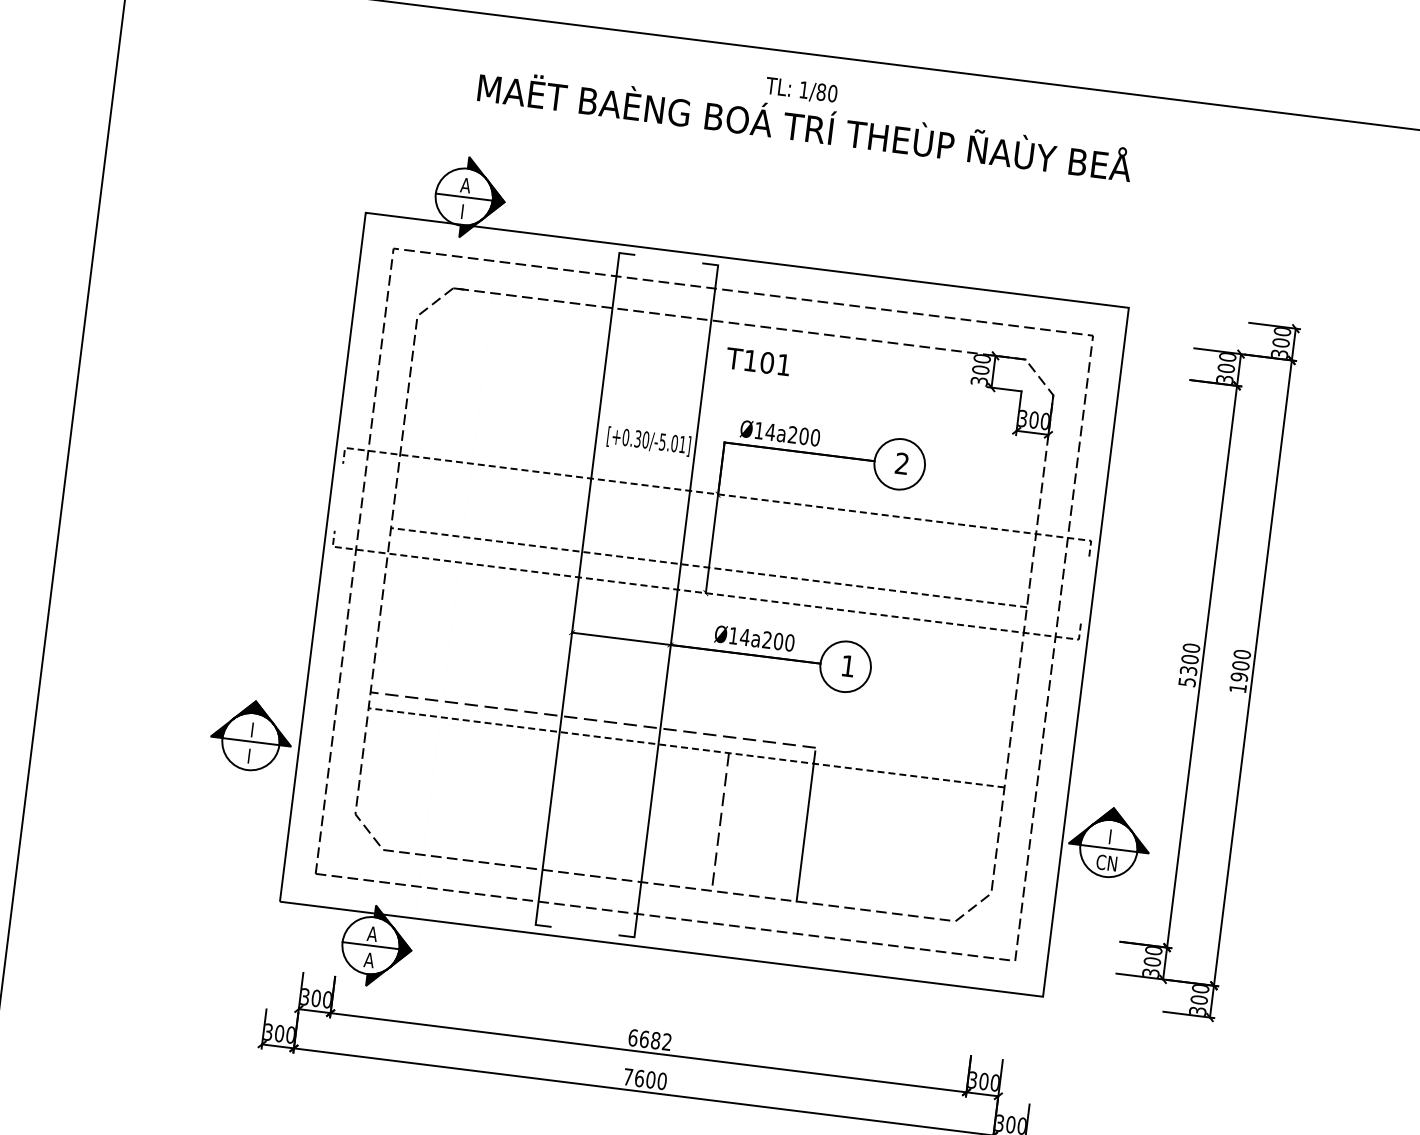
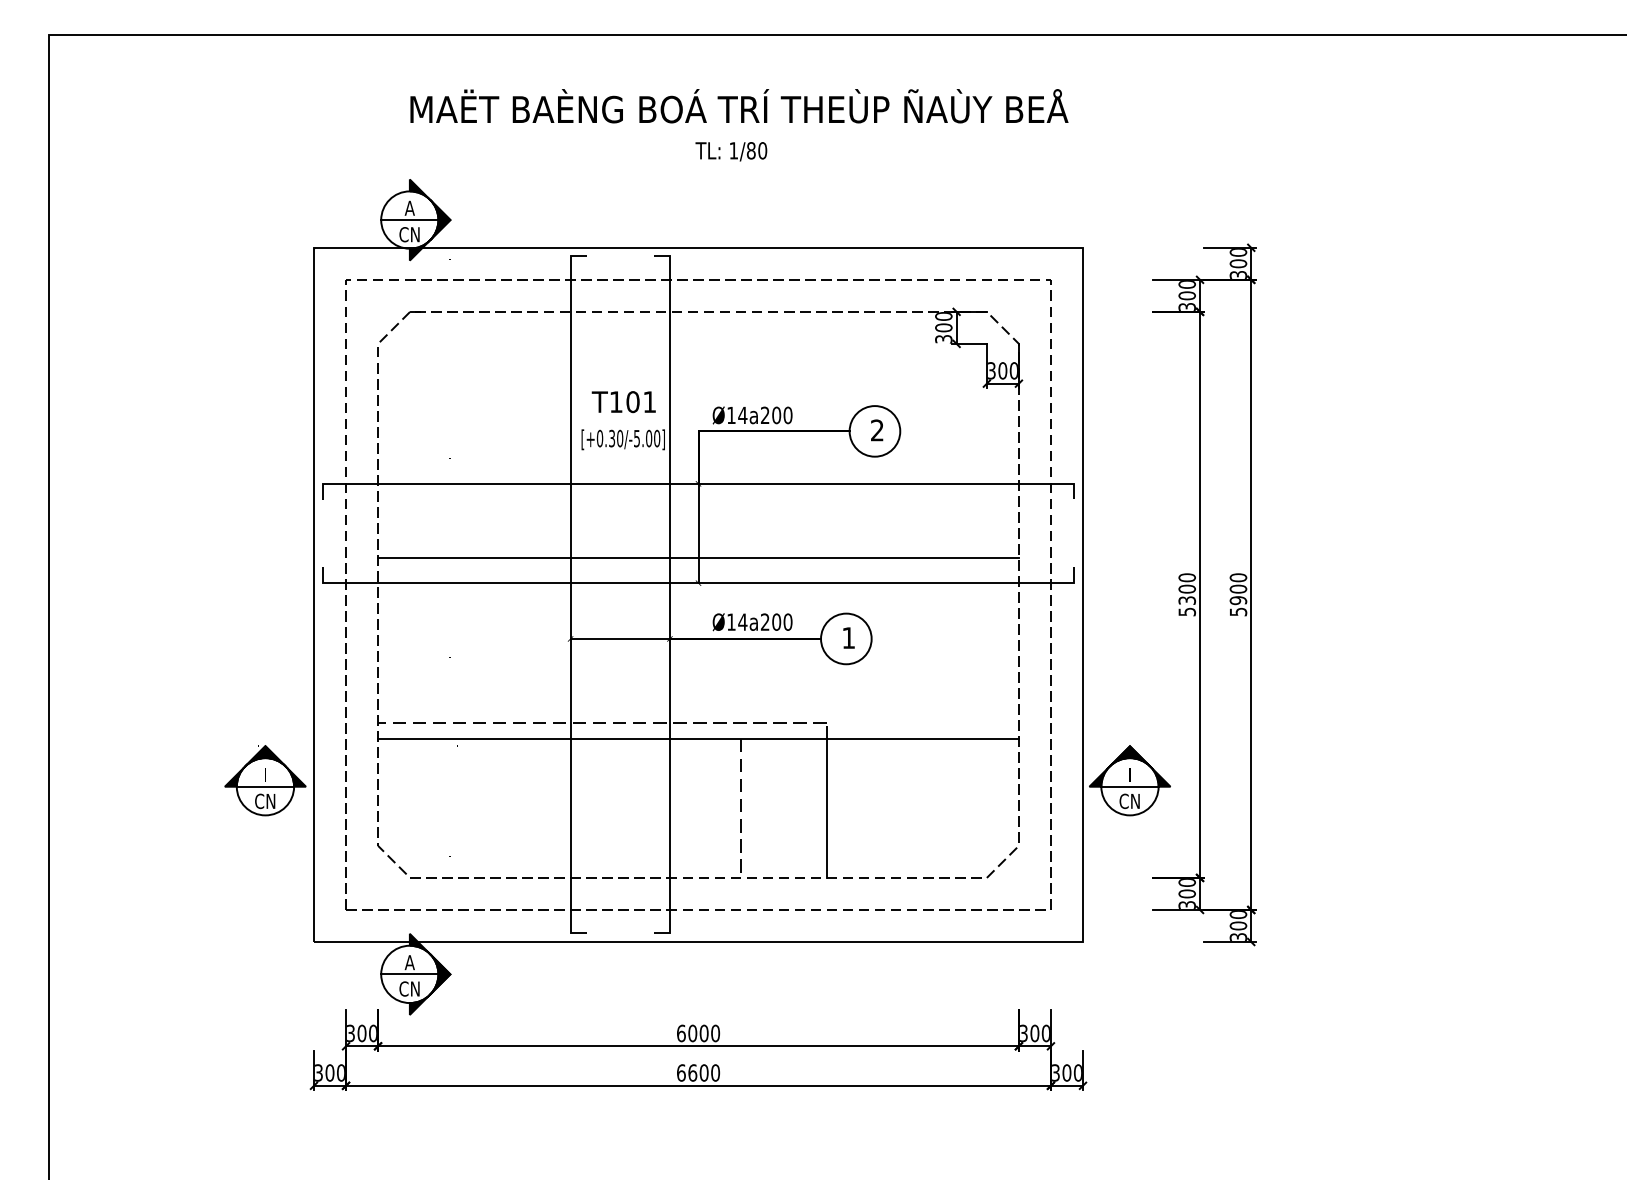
text: (801, 90) -> (731, 151), moved
text: (462, 211) -> (409, 234), I -> CN
text: (757, 362) -> (623, 402), moved
text: (683, 444) -> (657, 438), [+0.30/-5.01] -> [+0.30/-5.00]
line: (717, 494) -> (697, 483), dashed -> solid
line: (709, 567) -> (698, 557), dashed -> solid
line: (705, 593) -> (698, 583), dashed -> solid
text: (1238, 688) -> (1238, 611), 1900 -> 5900
line: (686, 748) -> (698, 739), dashed -> solid
text: (249, 756) -> (265, 801), I -> CN
text: (368, 959) -> (409, 988), A -> CN
text: (656, 1040) -> (704, 1033), 6682 -> 6000
text: (628, 1076) -> (681, 1072), 7600 -> 6600

